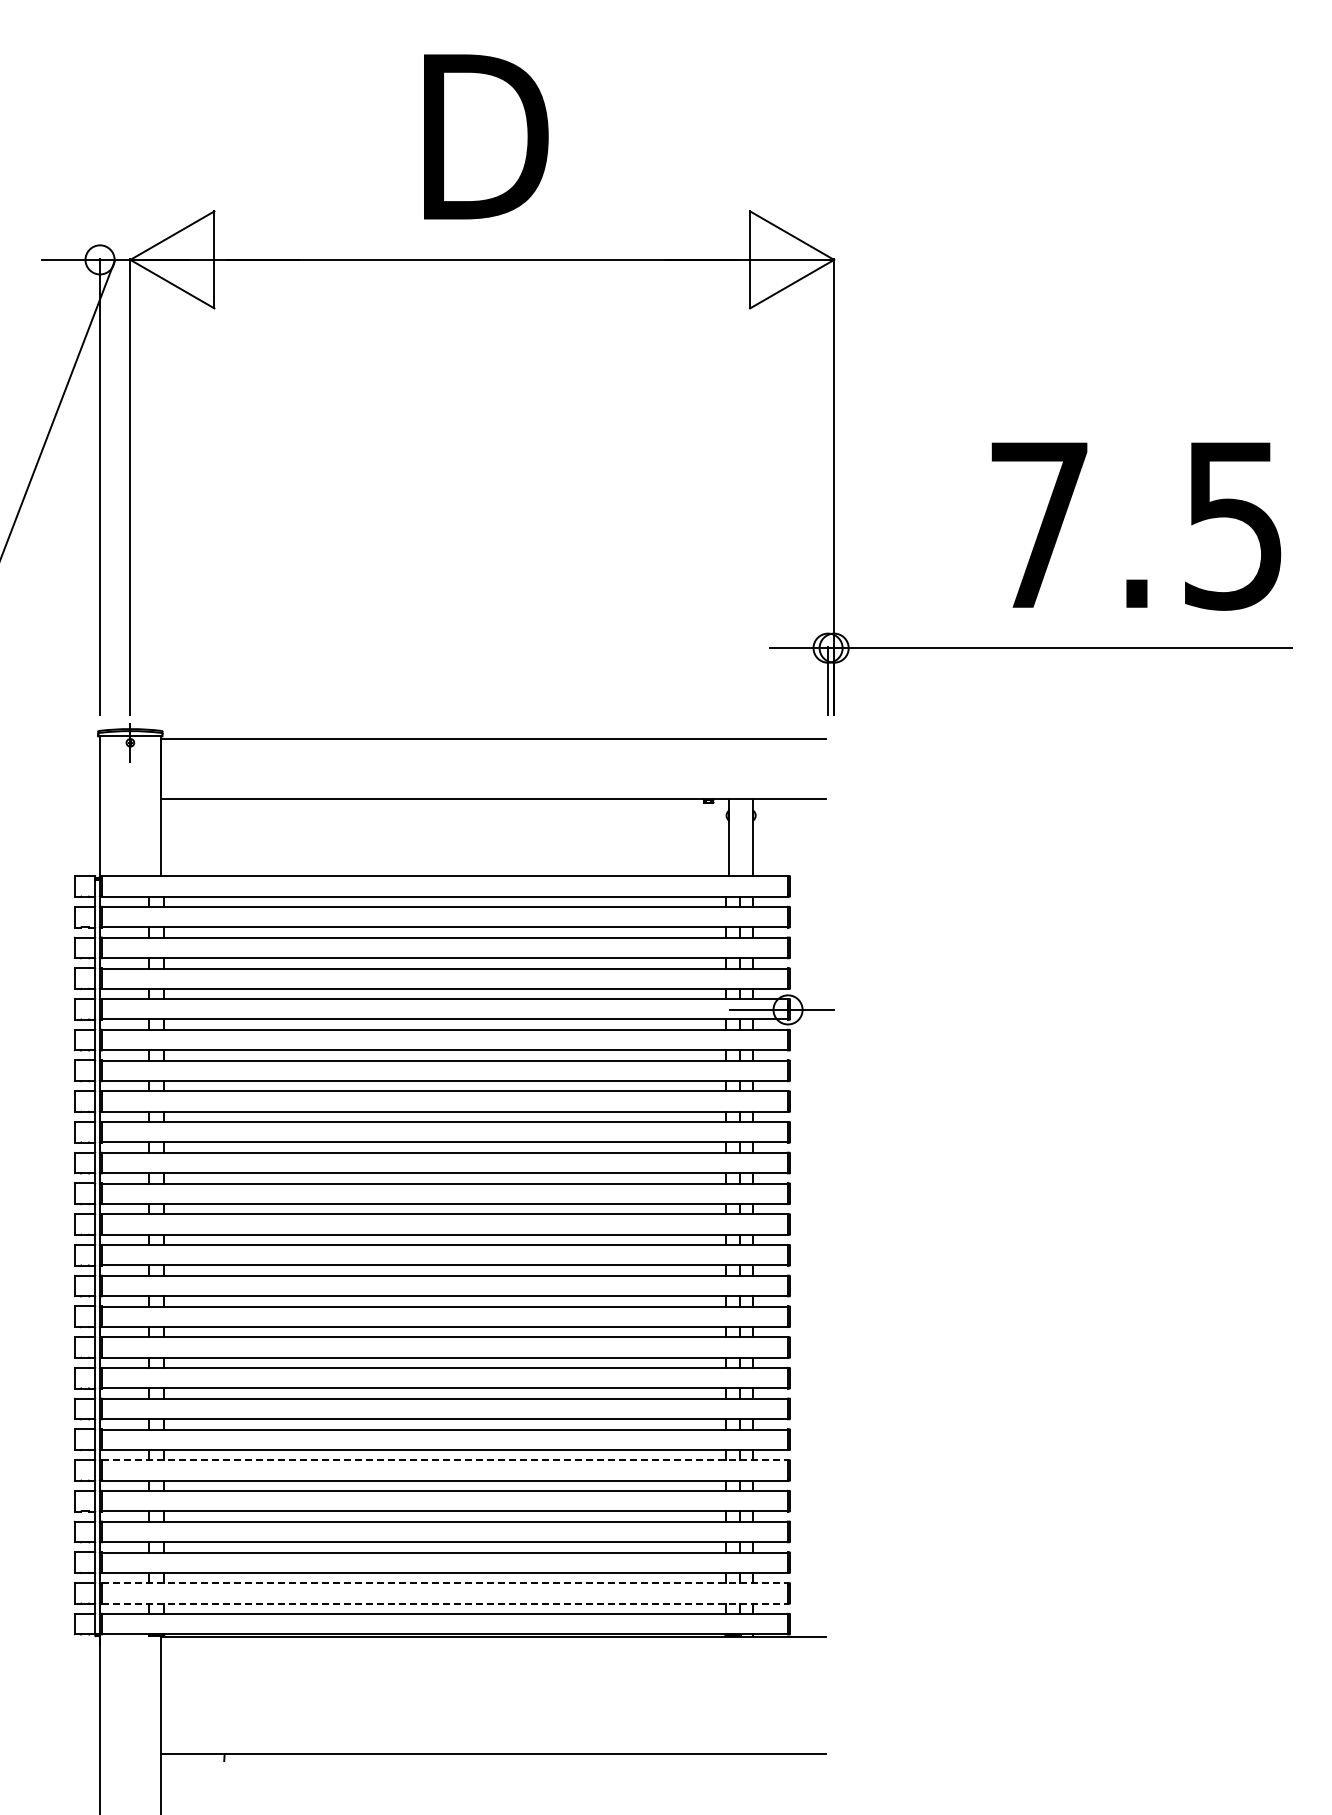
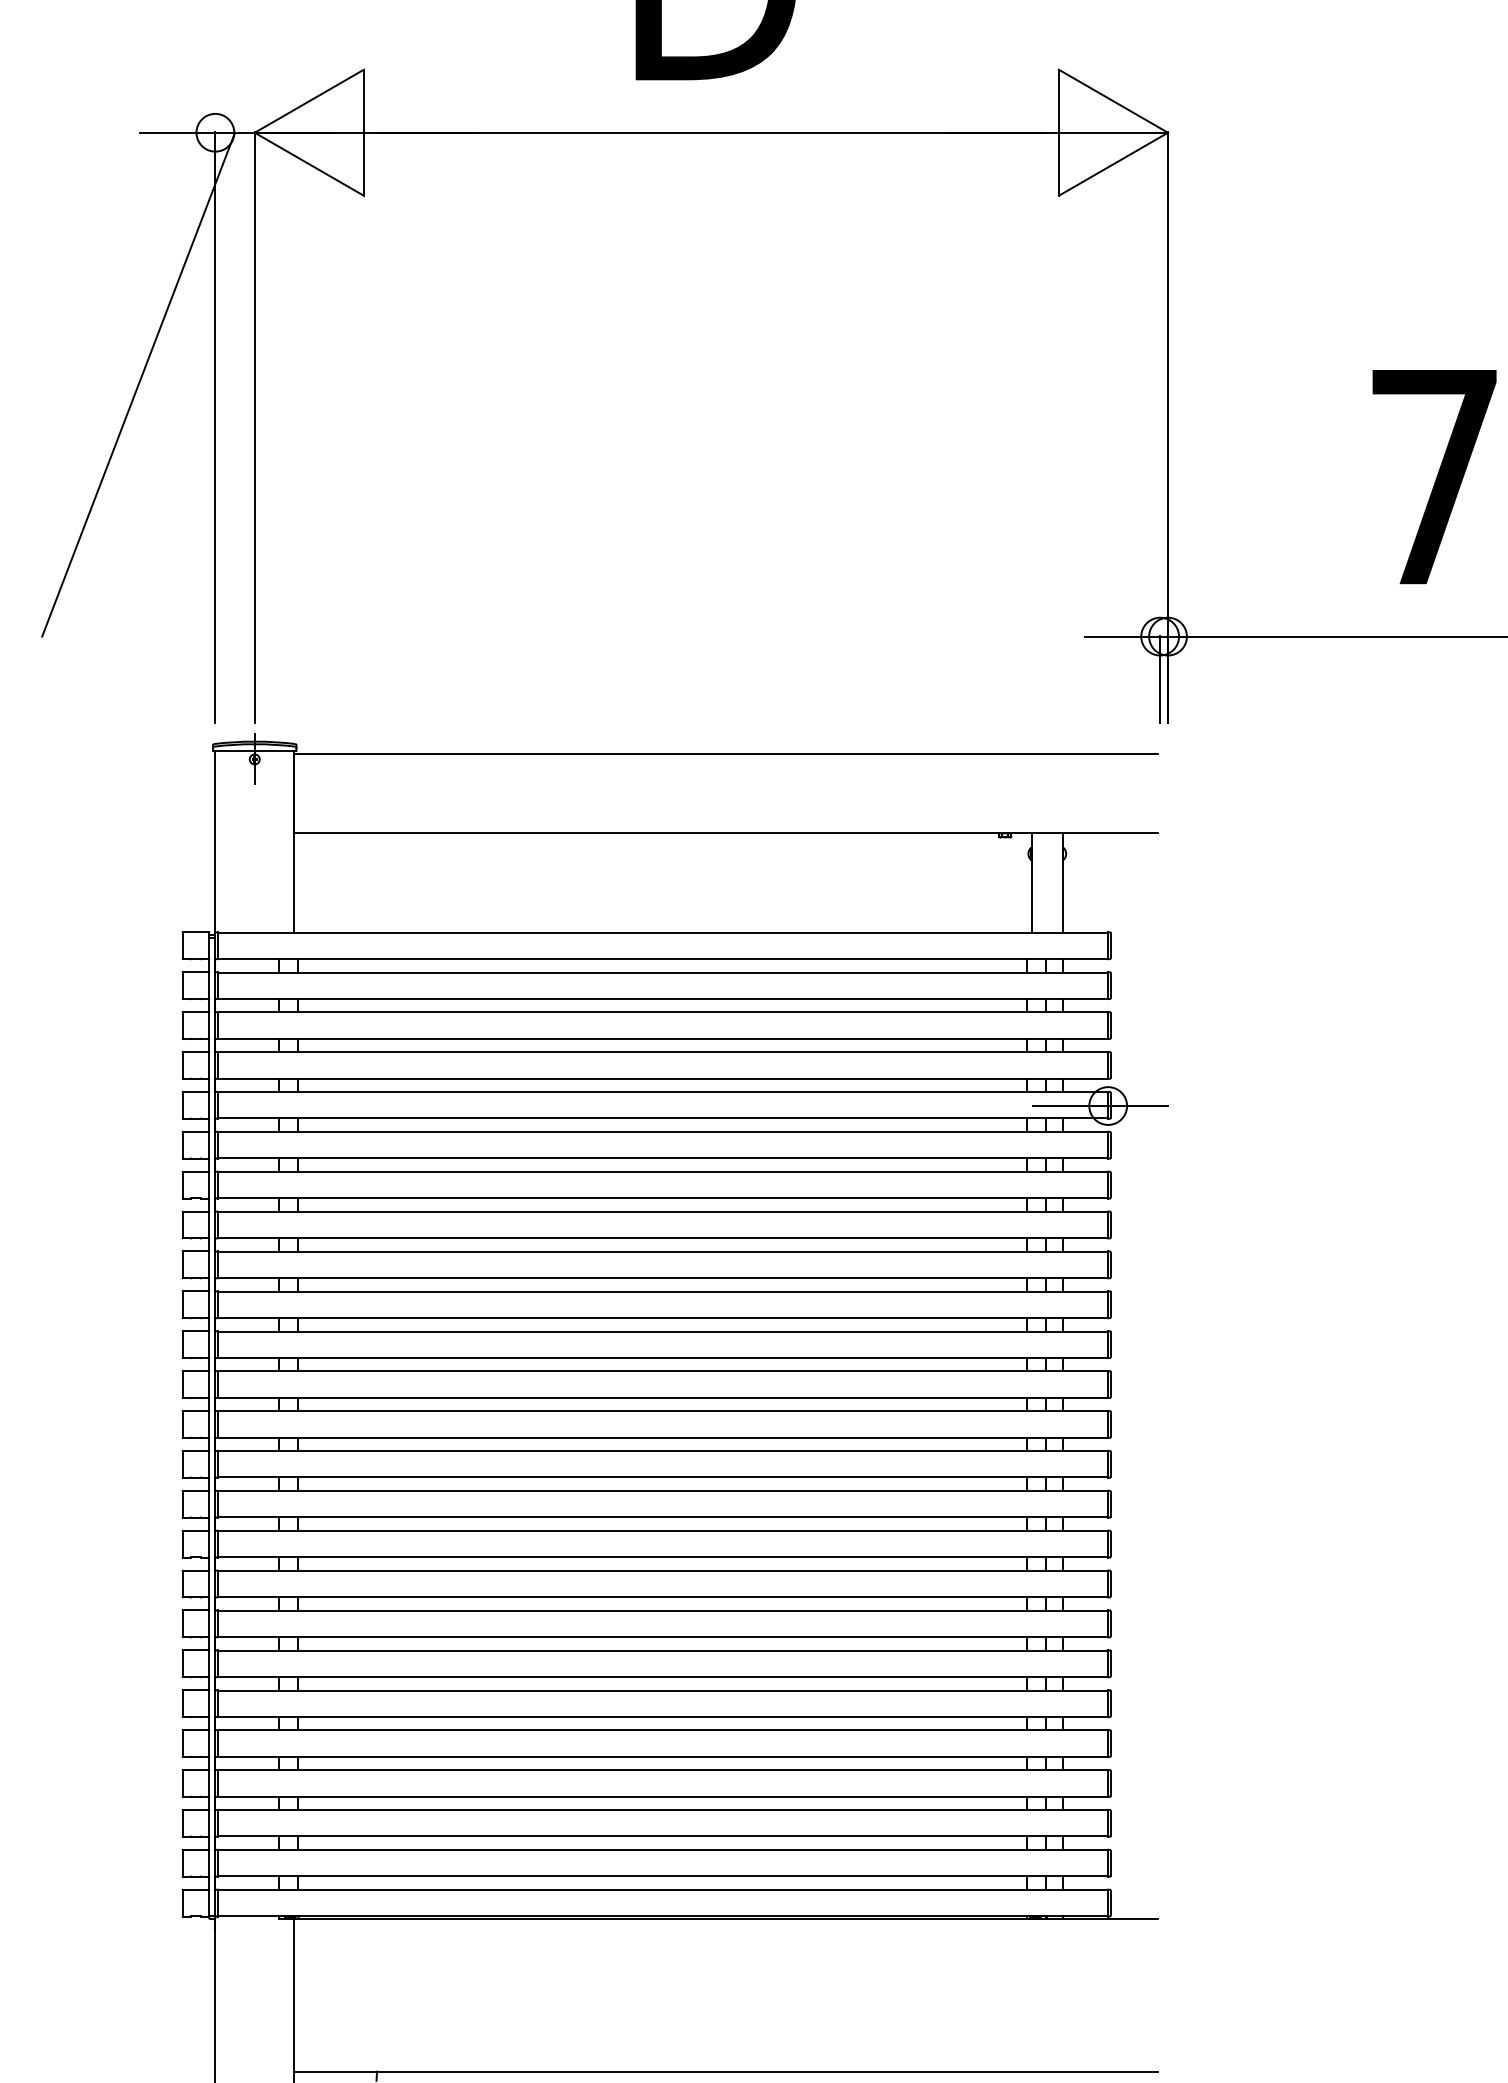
line: (445, 1460) -> (663, 1690), dashed -> solid
line: (445, 1583) -> (663, 1850), dashed -> solid
line: (445, 1603) -> (663, 1876), dashed -> solid

